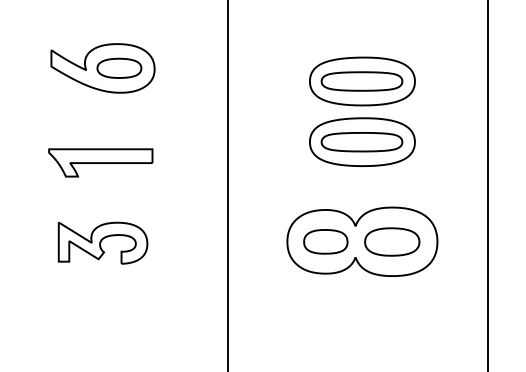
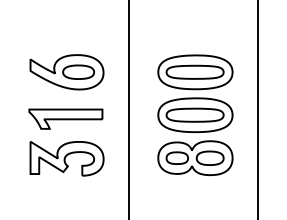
part: (101, 68) -> (66, 72), size x1.43
part: (362, 111) -> (195, 93), size x1.43
part: (99, 161) -> (65, 118), size x1.43
part: (101, 242) -> (66, 158), size x1.67

